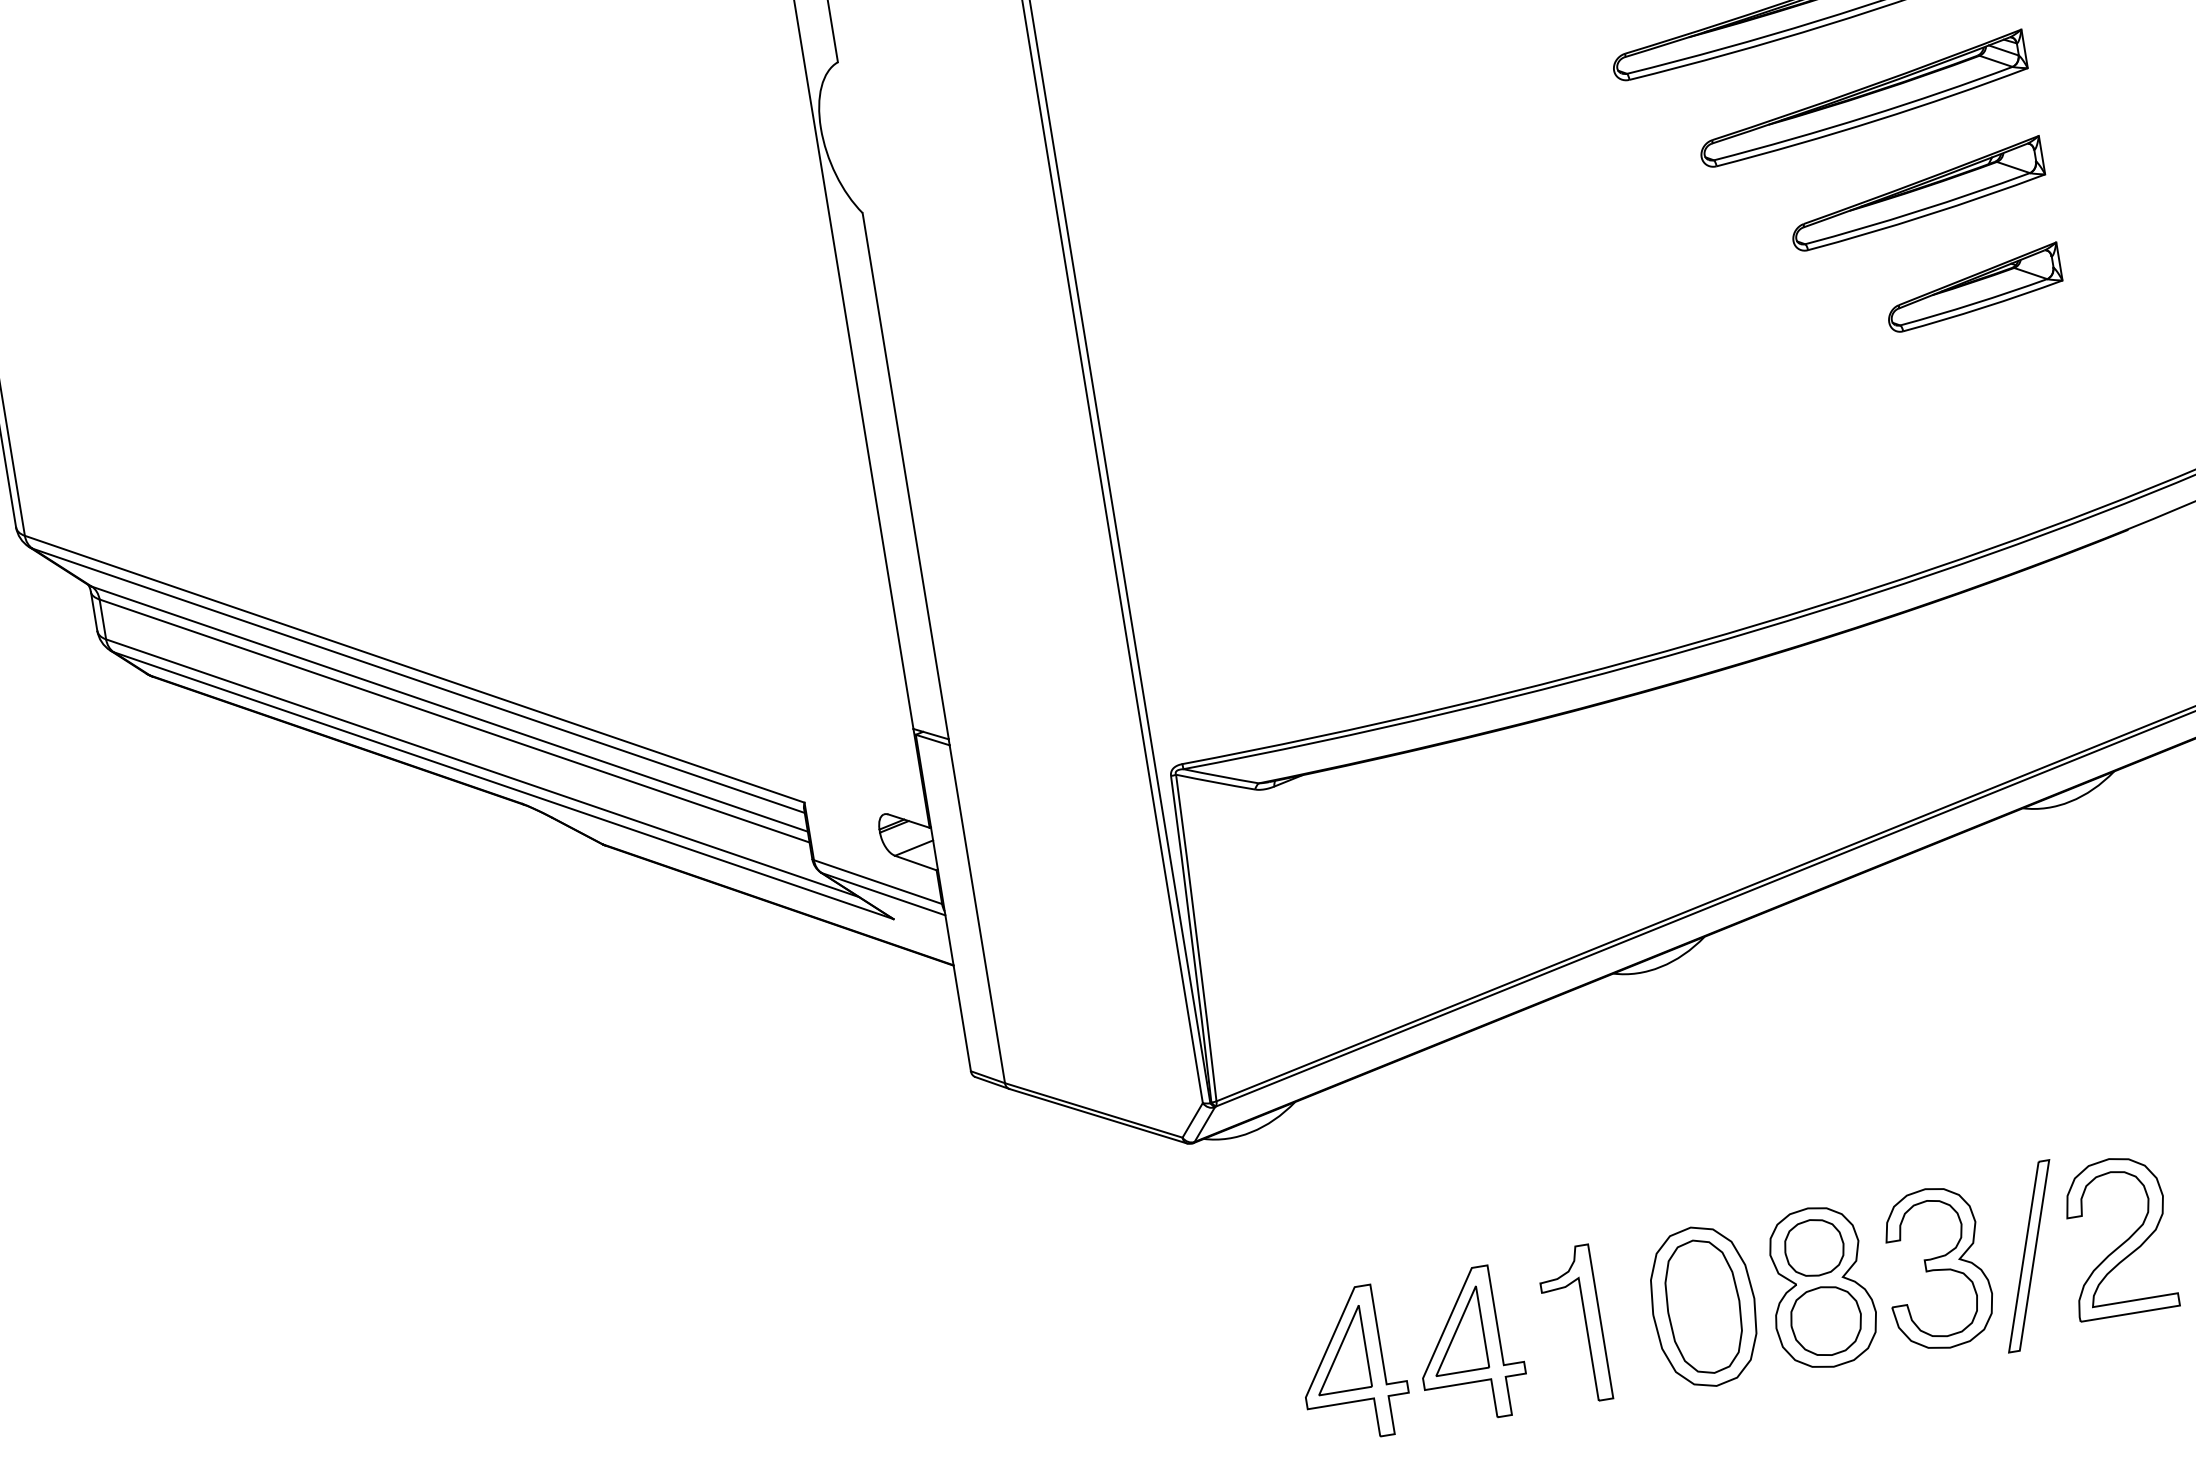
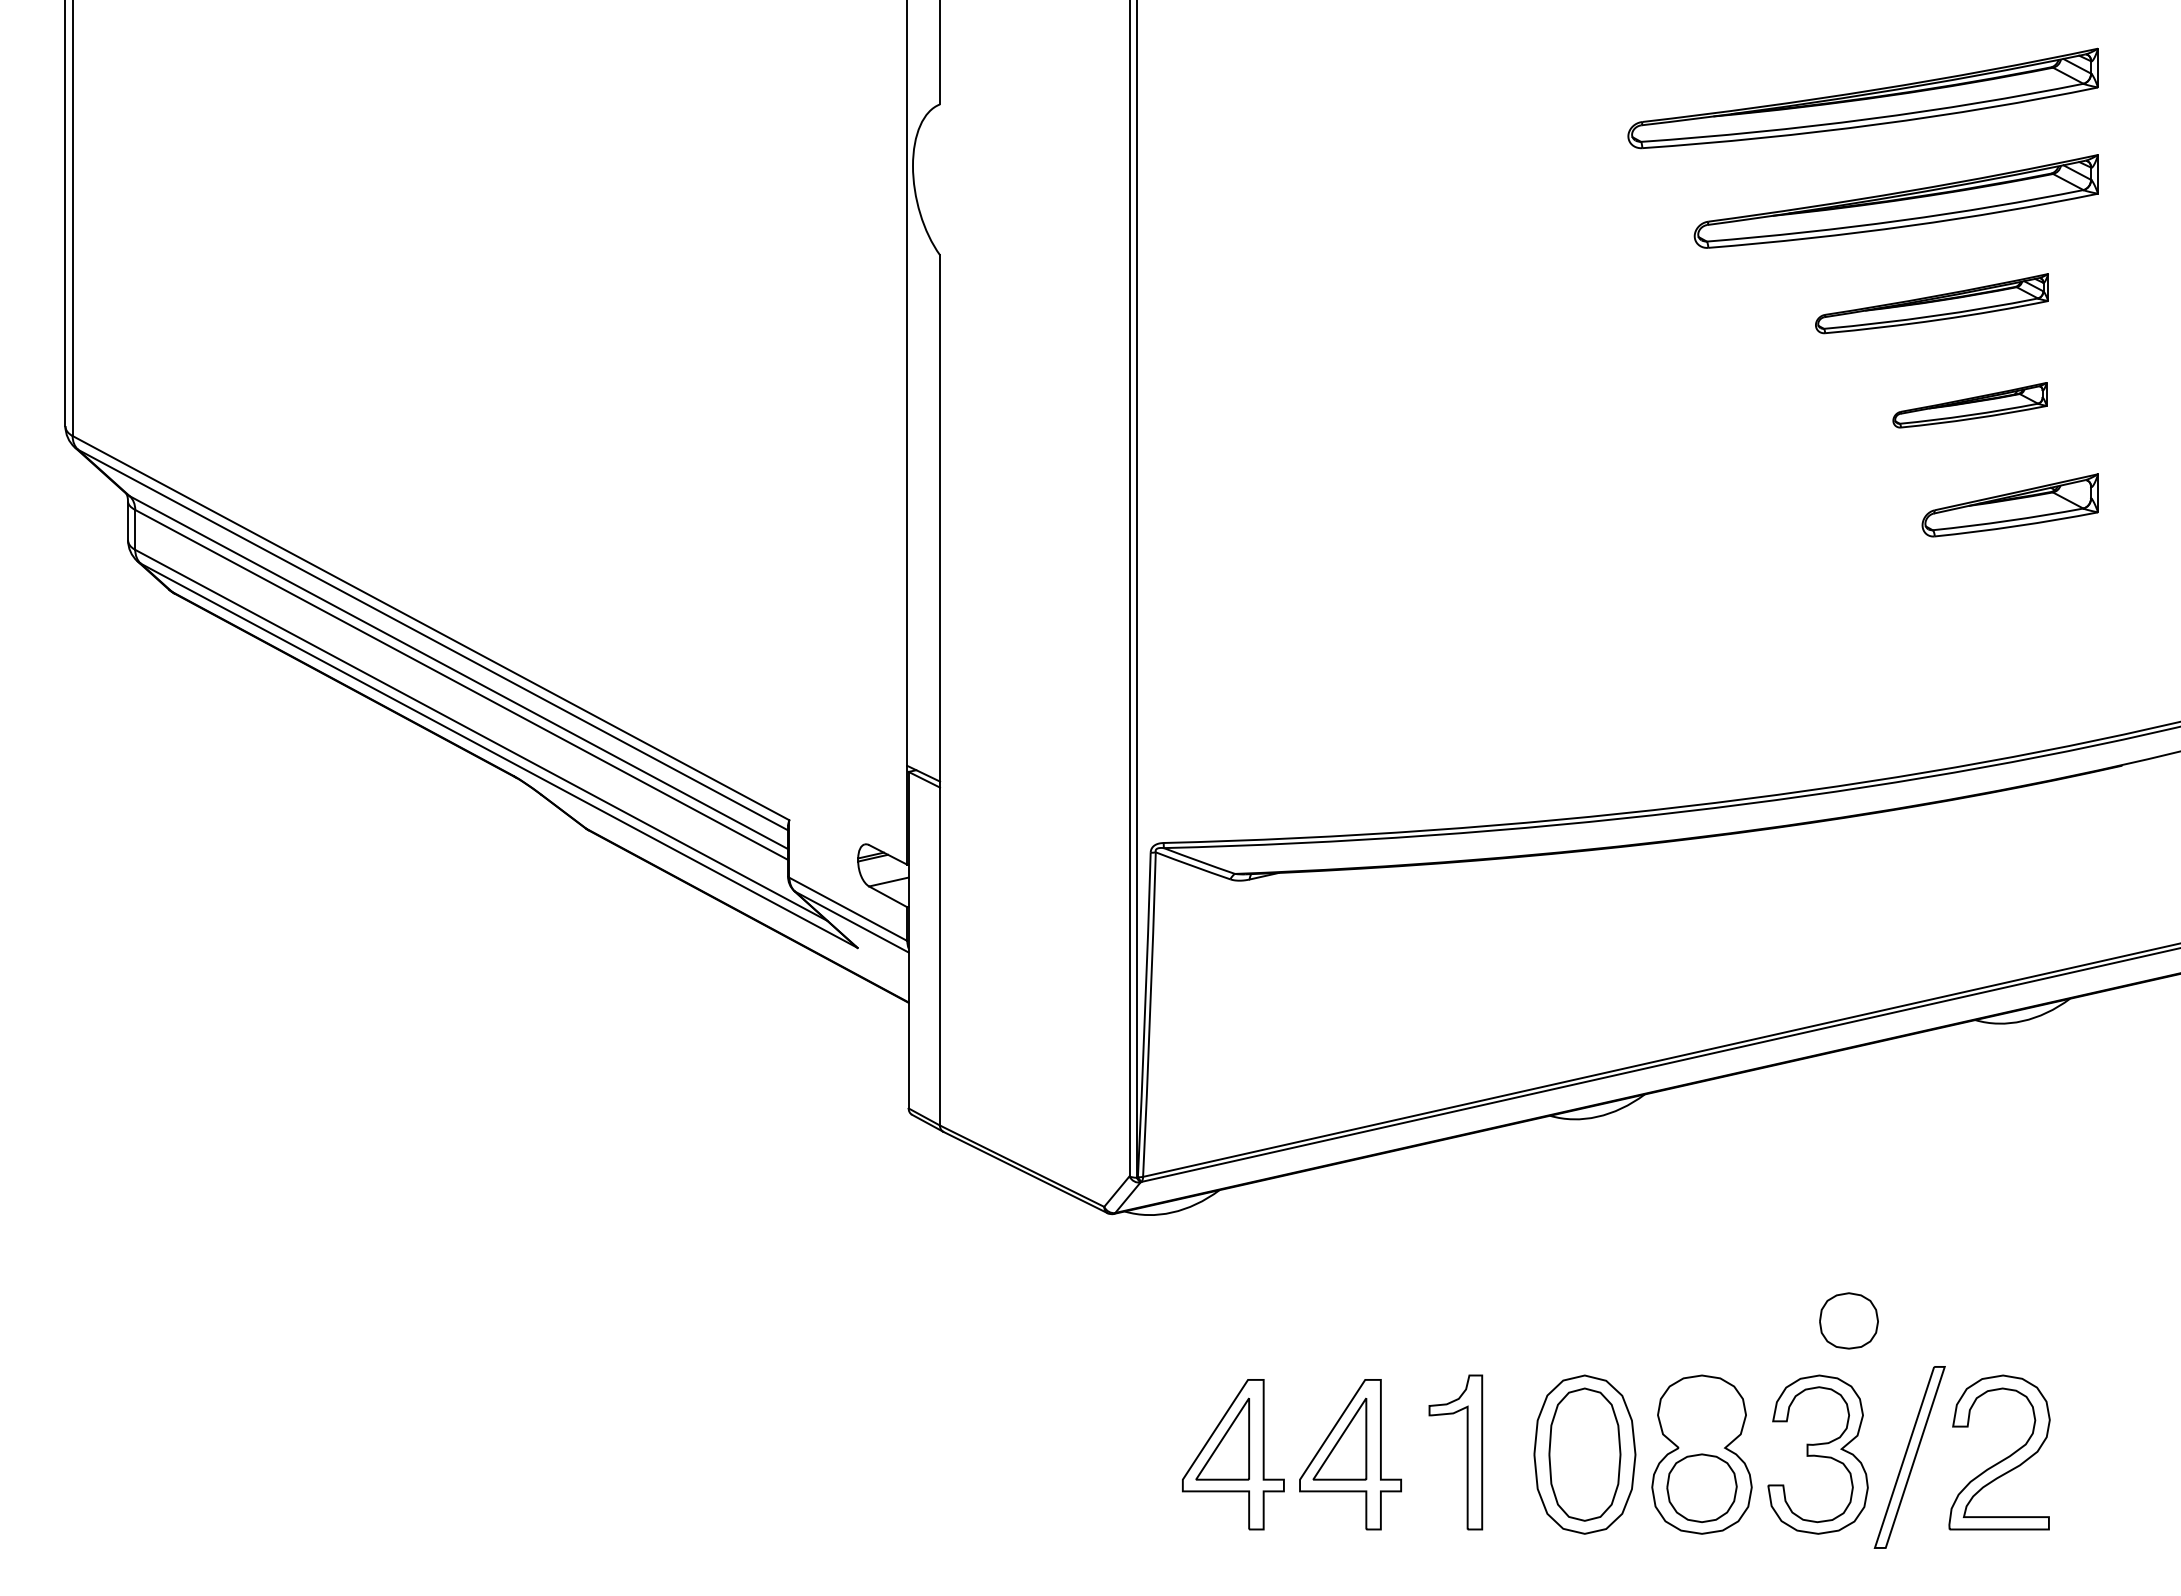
part: (1861, 98) -> (1931, 303), size x0.7
part: (1916, 194) -> (1969, 405), size x0.6
part: (1813, 1247) -> (1848, 1320), moved

